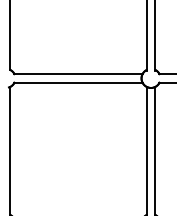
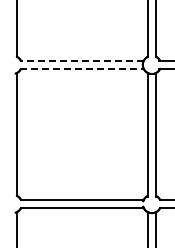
line: (78, 73) -> (82, 60), solid -> dashed
line: (78, 83) -> (82, 69), solid -> dashed

